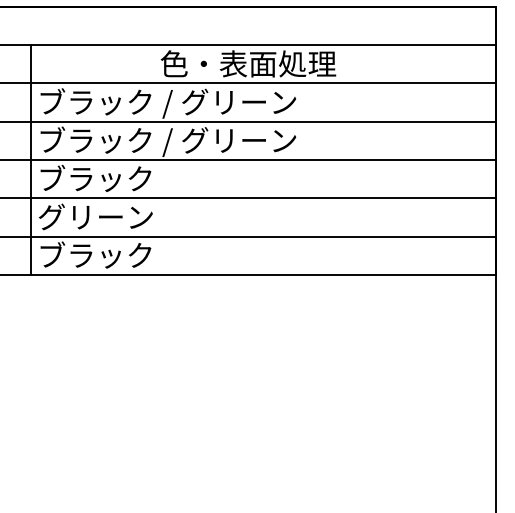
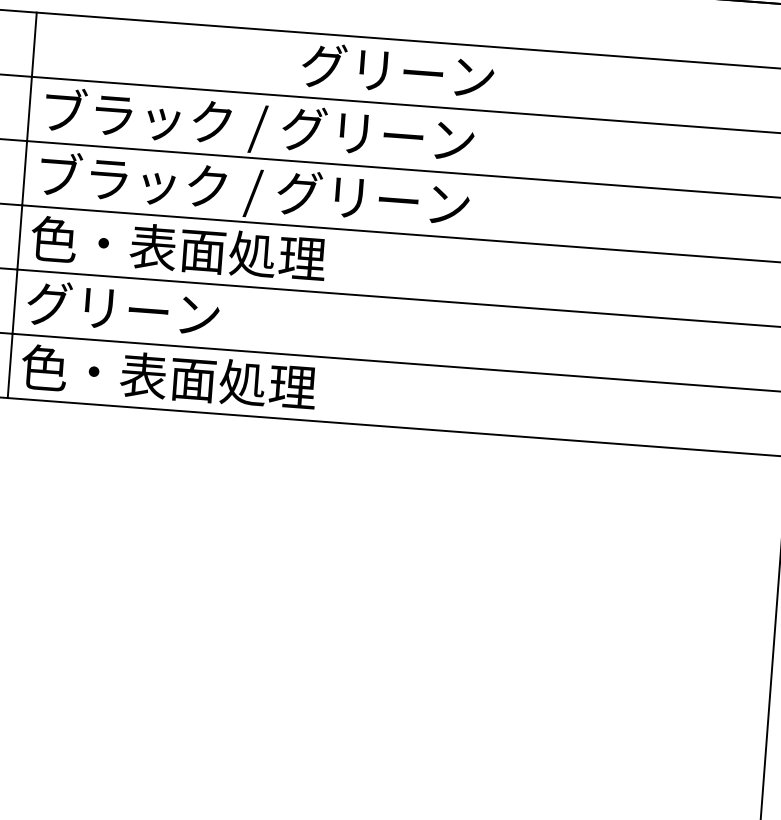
text: (248, 63) -> (398, 70), 色・表面処理 -> グリーン
text: (125, 178) -> (178, 248), ブラック -> 色・表面処理
text: (125, 254) -> (168, 375), ブラック -> 色・表面処理

